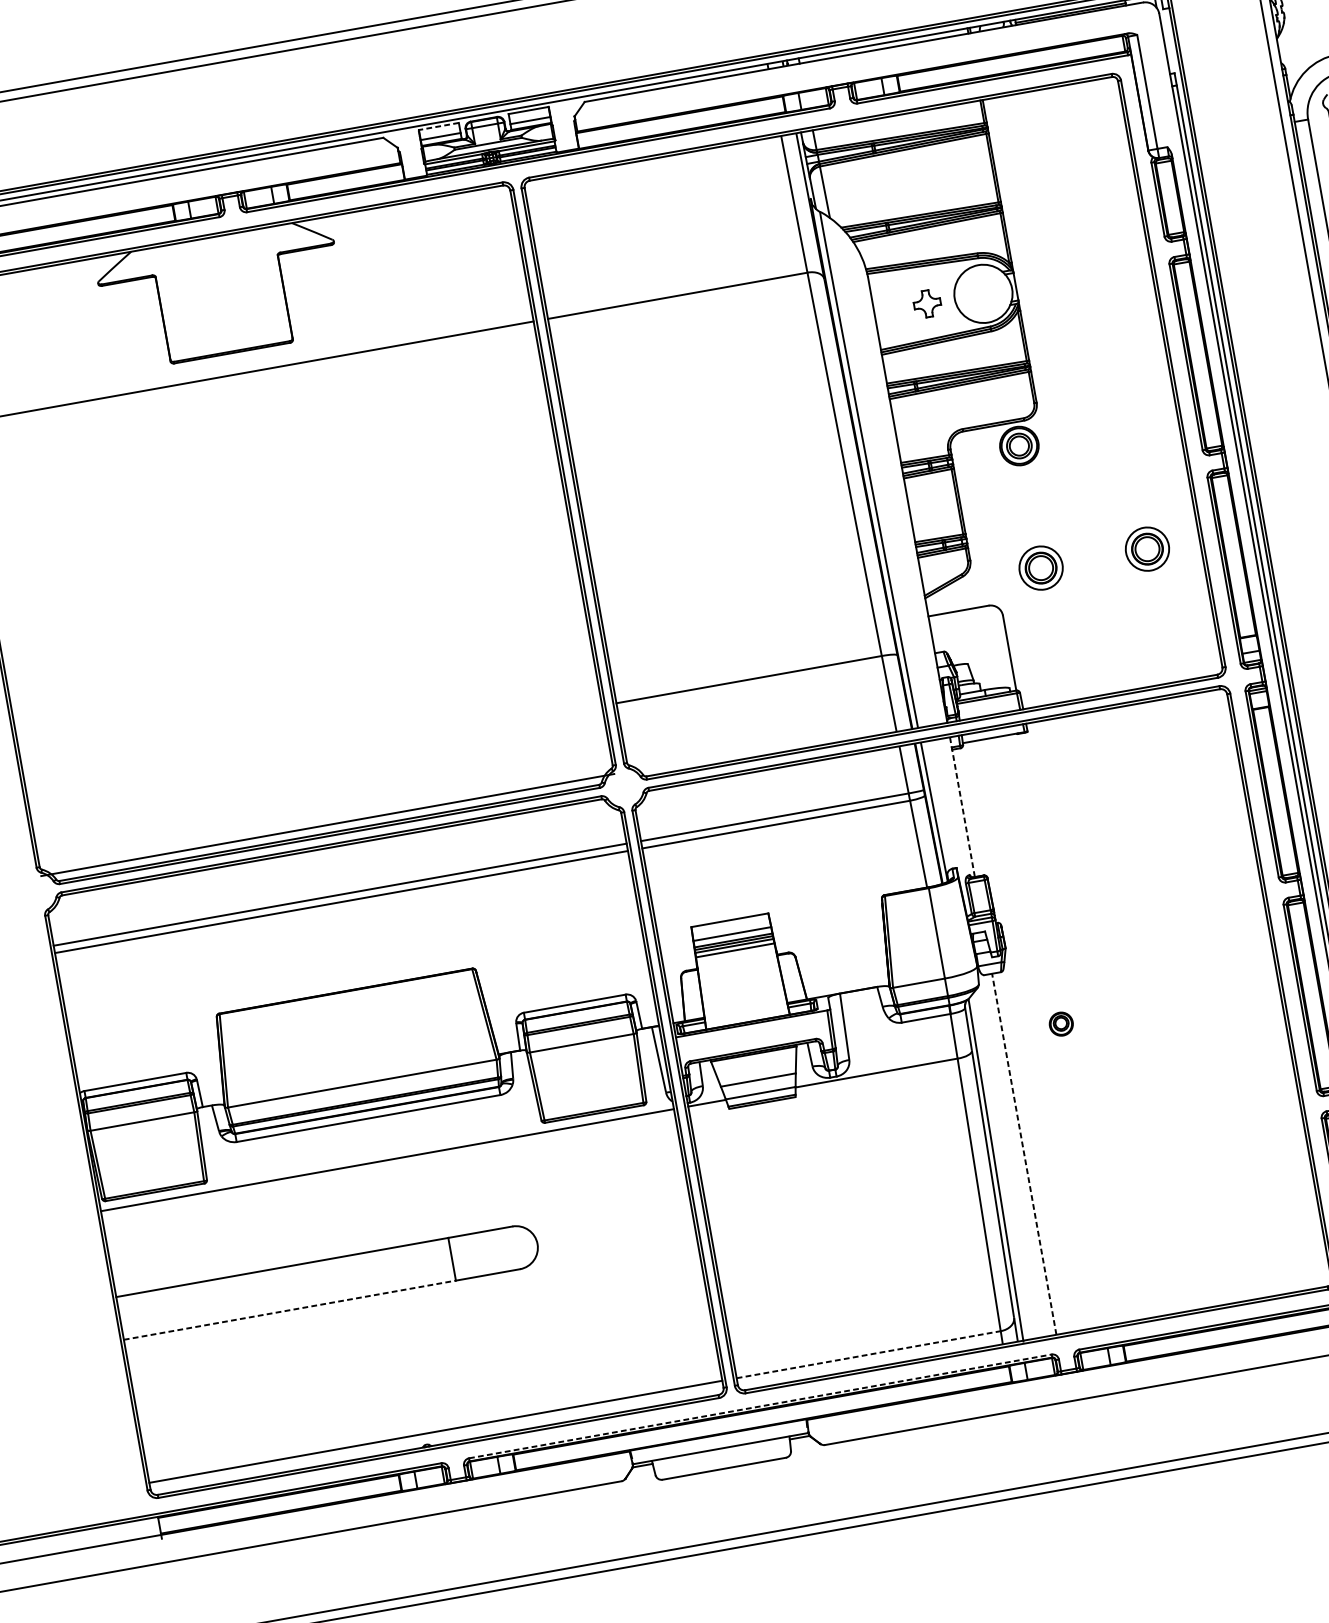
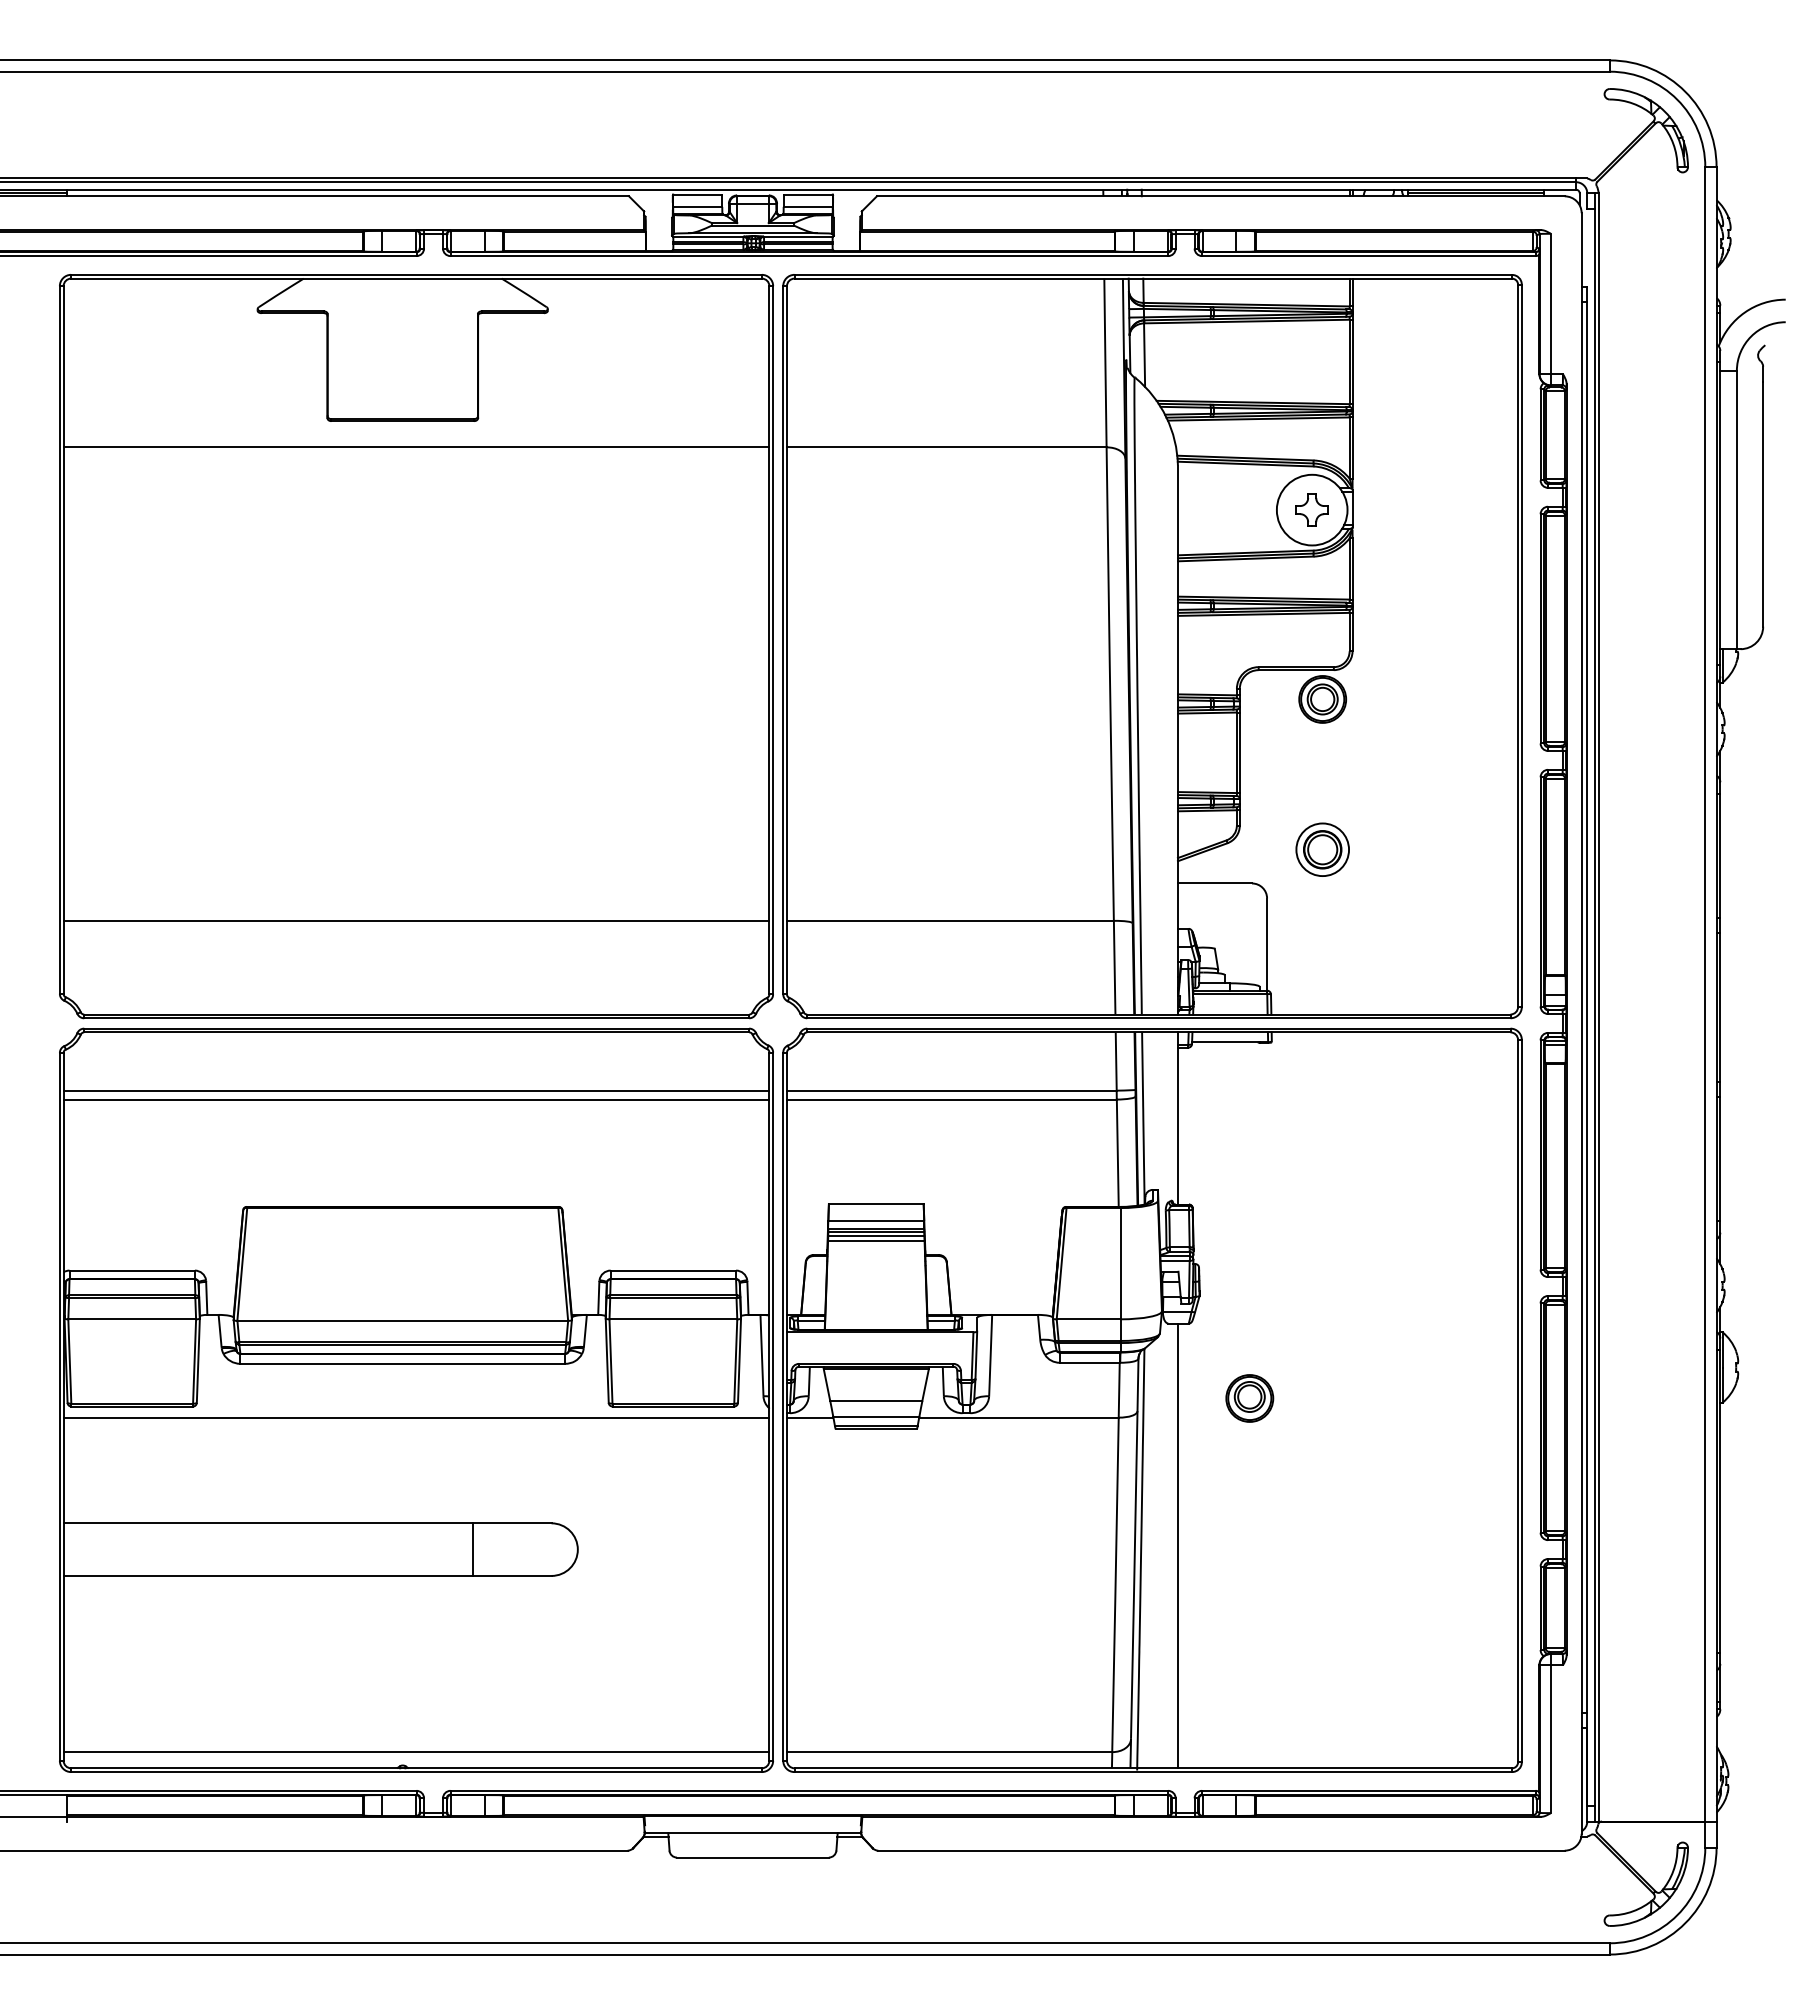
line: (438, 126) -> (697, 194), dashed -> solid
part: (926, 303) -> (1311, 509), moved
part: (1147, 548) -> (1453, 849), removed
line: (962, 807) -> (1177, 1118), dashed -> solid
line: (327, 824) -> (416, 920), moved
part: (1061, 1024) -> (1249, 1398), size x1.67
line: (1023, 1153) -> (1177, 1545), dashed -> solid
line: (290, 1309) -> (268, 1575), dashed -> solid
line: (868, 1355) -> (949, 1752), dashed -> solid
line: (760, 1406) -> (809, 1790), dashed -> solid

